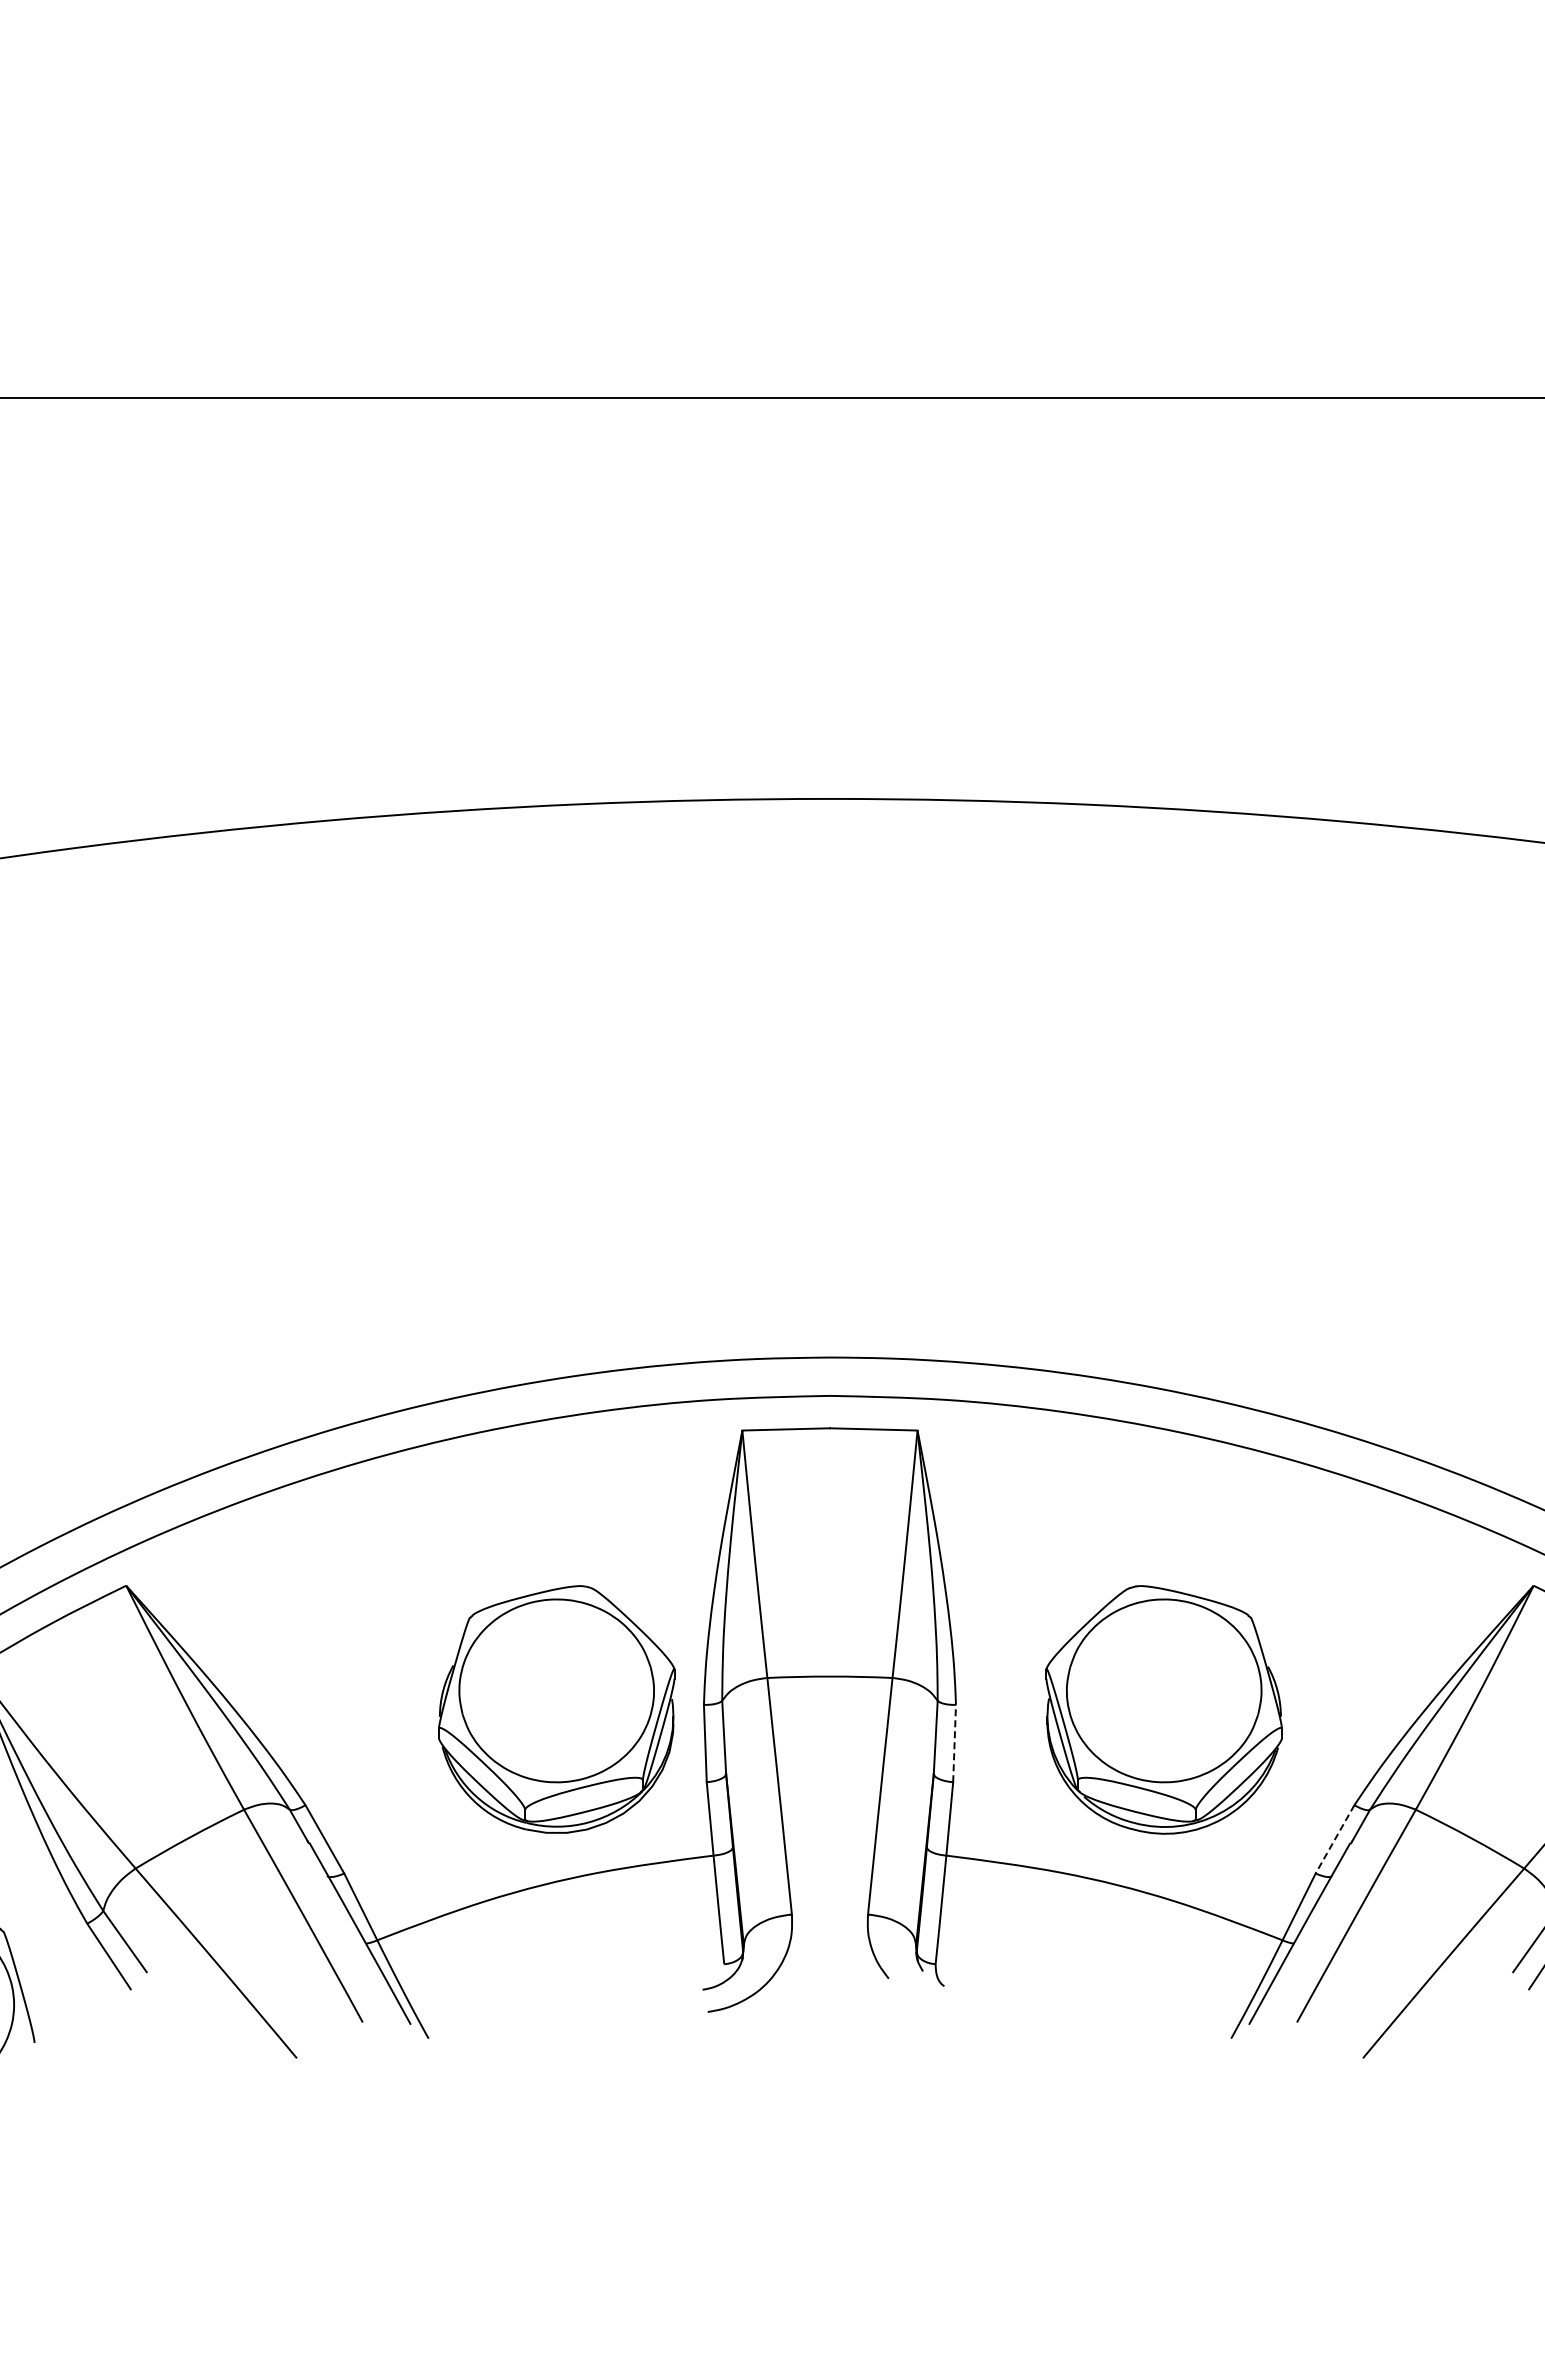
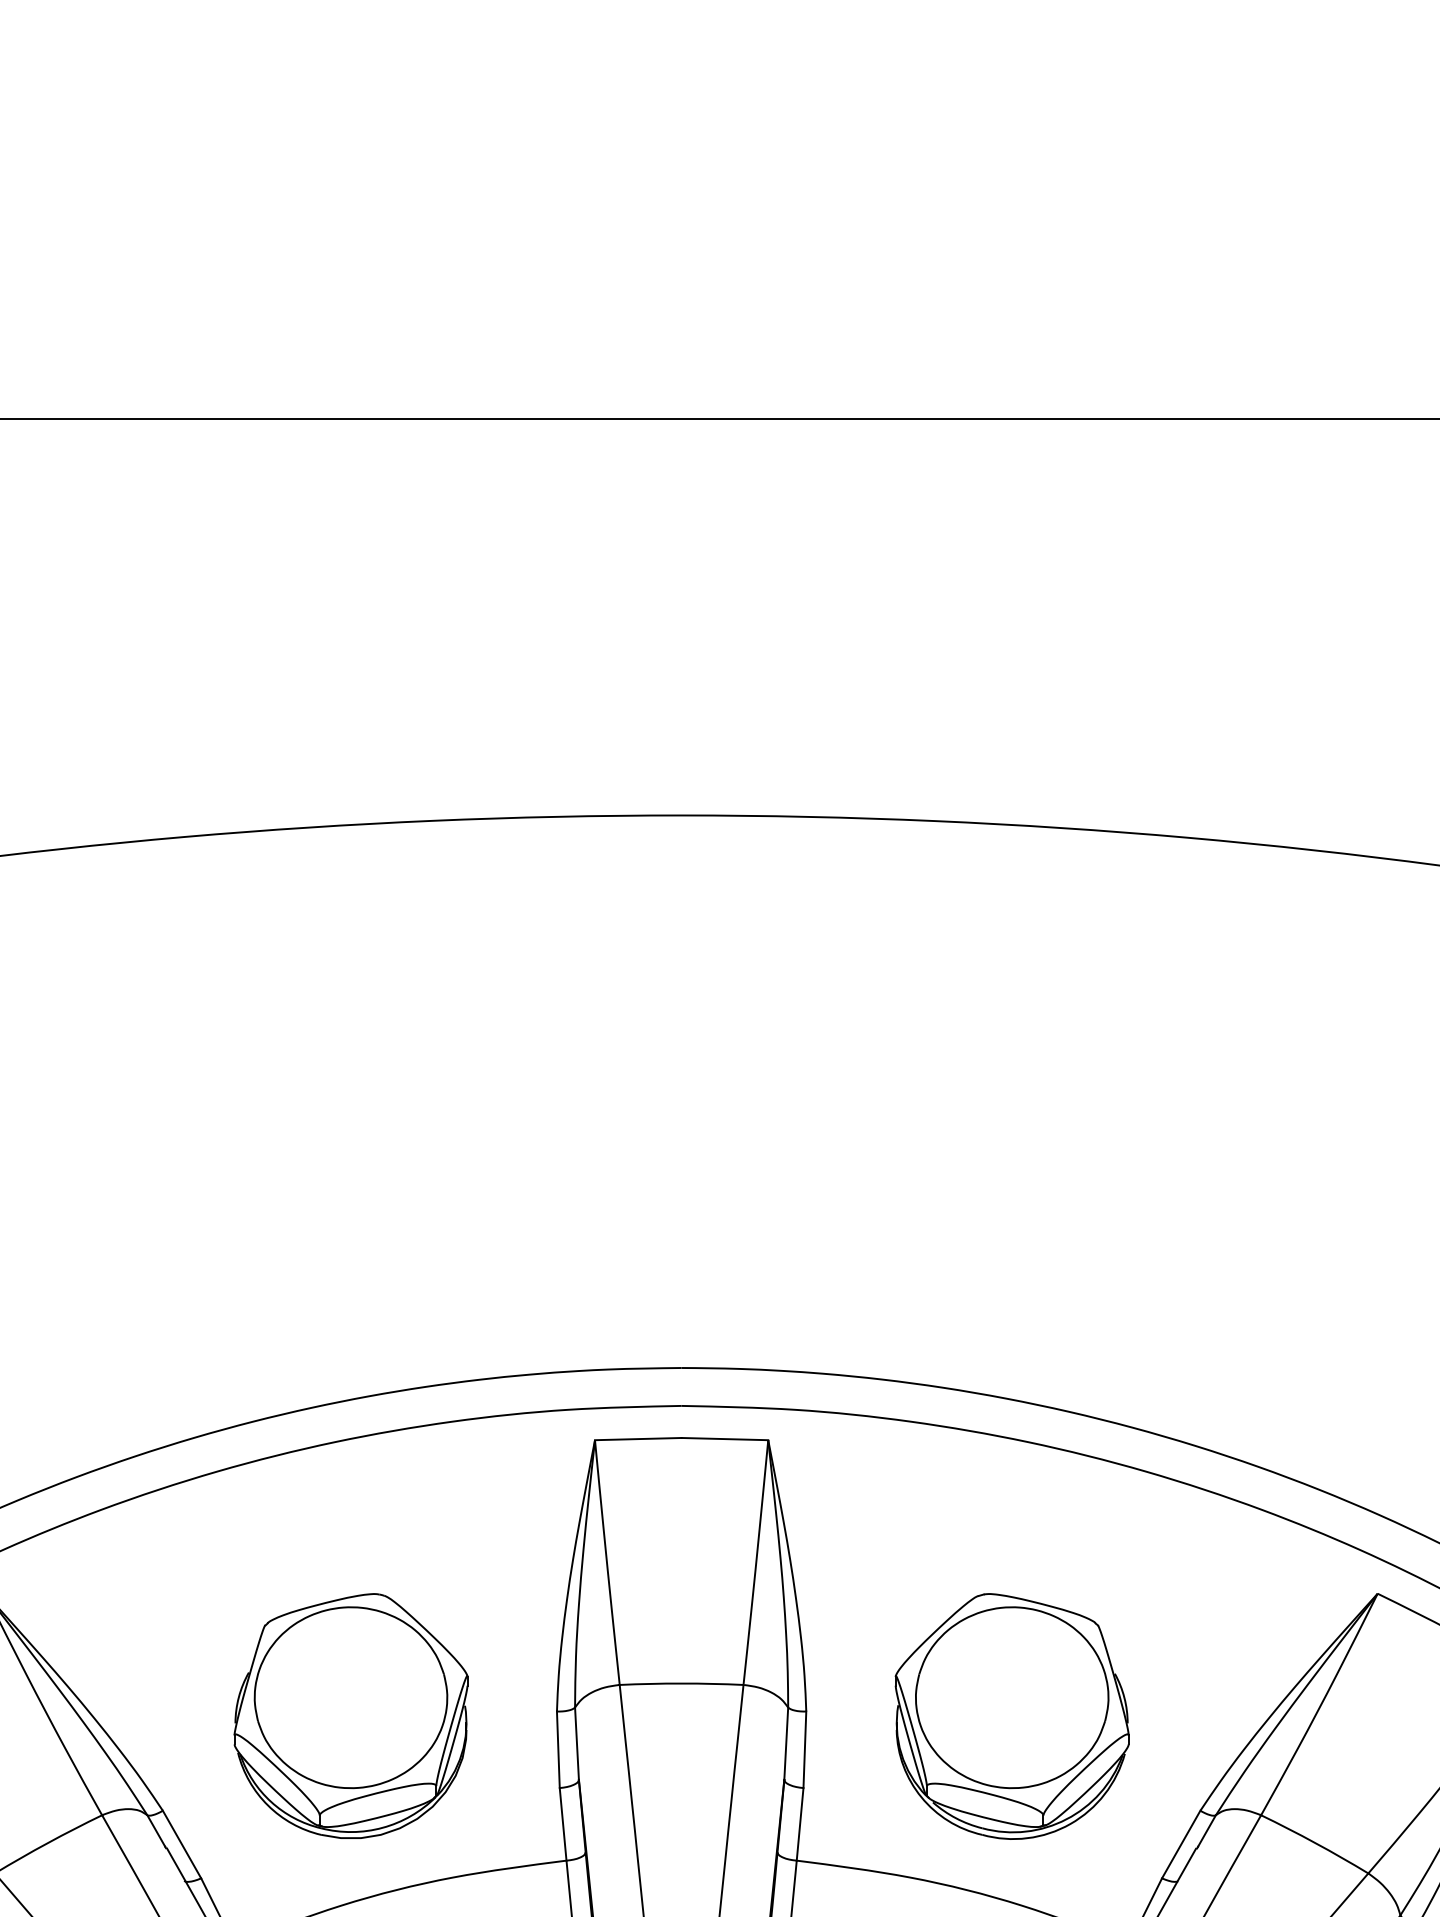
part: (556, 1709) -> (350, 1716), moved
line: (954, 1743) -> (804, 1749), dashed -> solid
line: (1334, 1839) -> (1180, 1844), dashed -> solid

